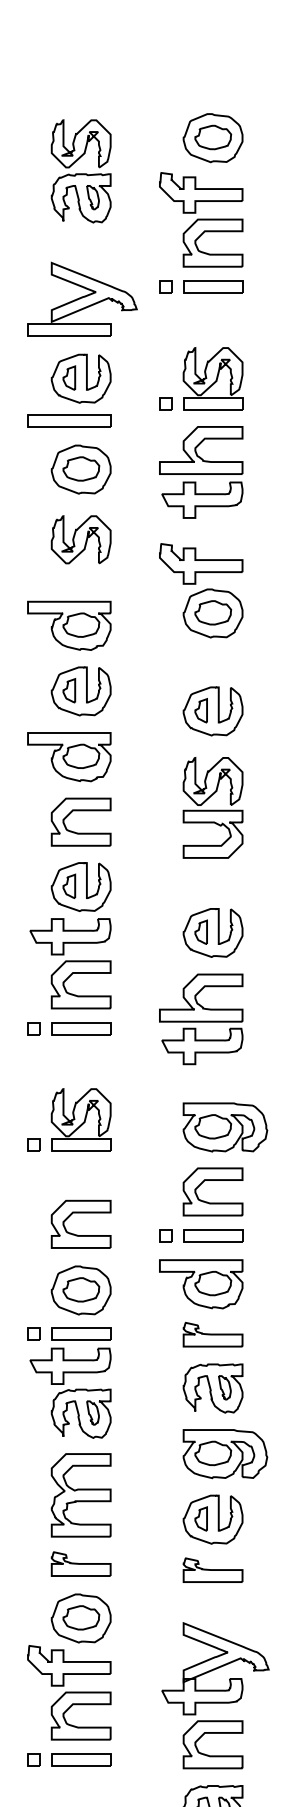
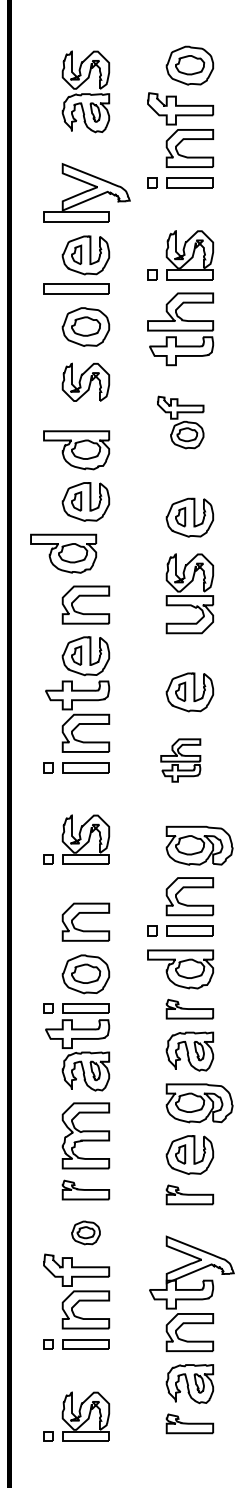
part: (201, 590) -> (180, 422), size x0.7
part: (69, 756) -> (63, 553), moved
part: (201, 1019) -> (180, 760), size x0.6
part: (80, 1617) -> (85, 1232), size x0.6

